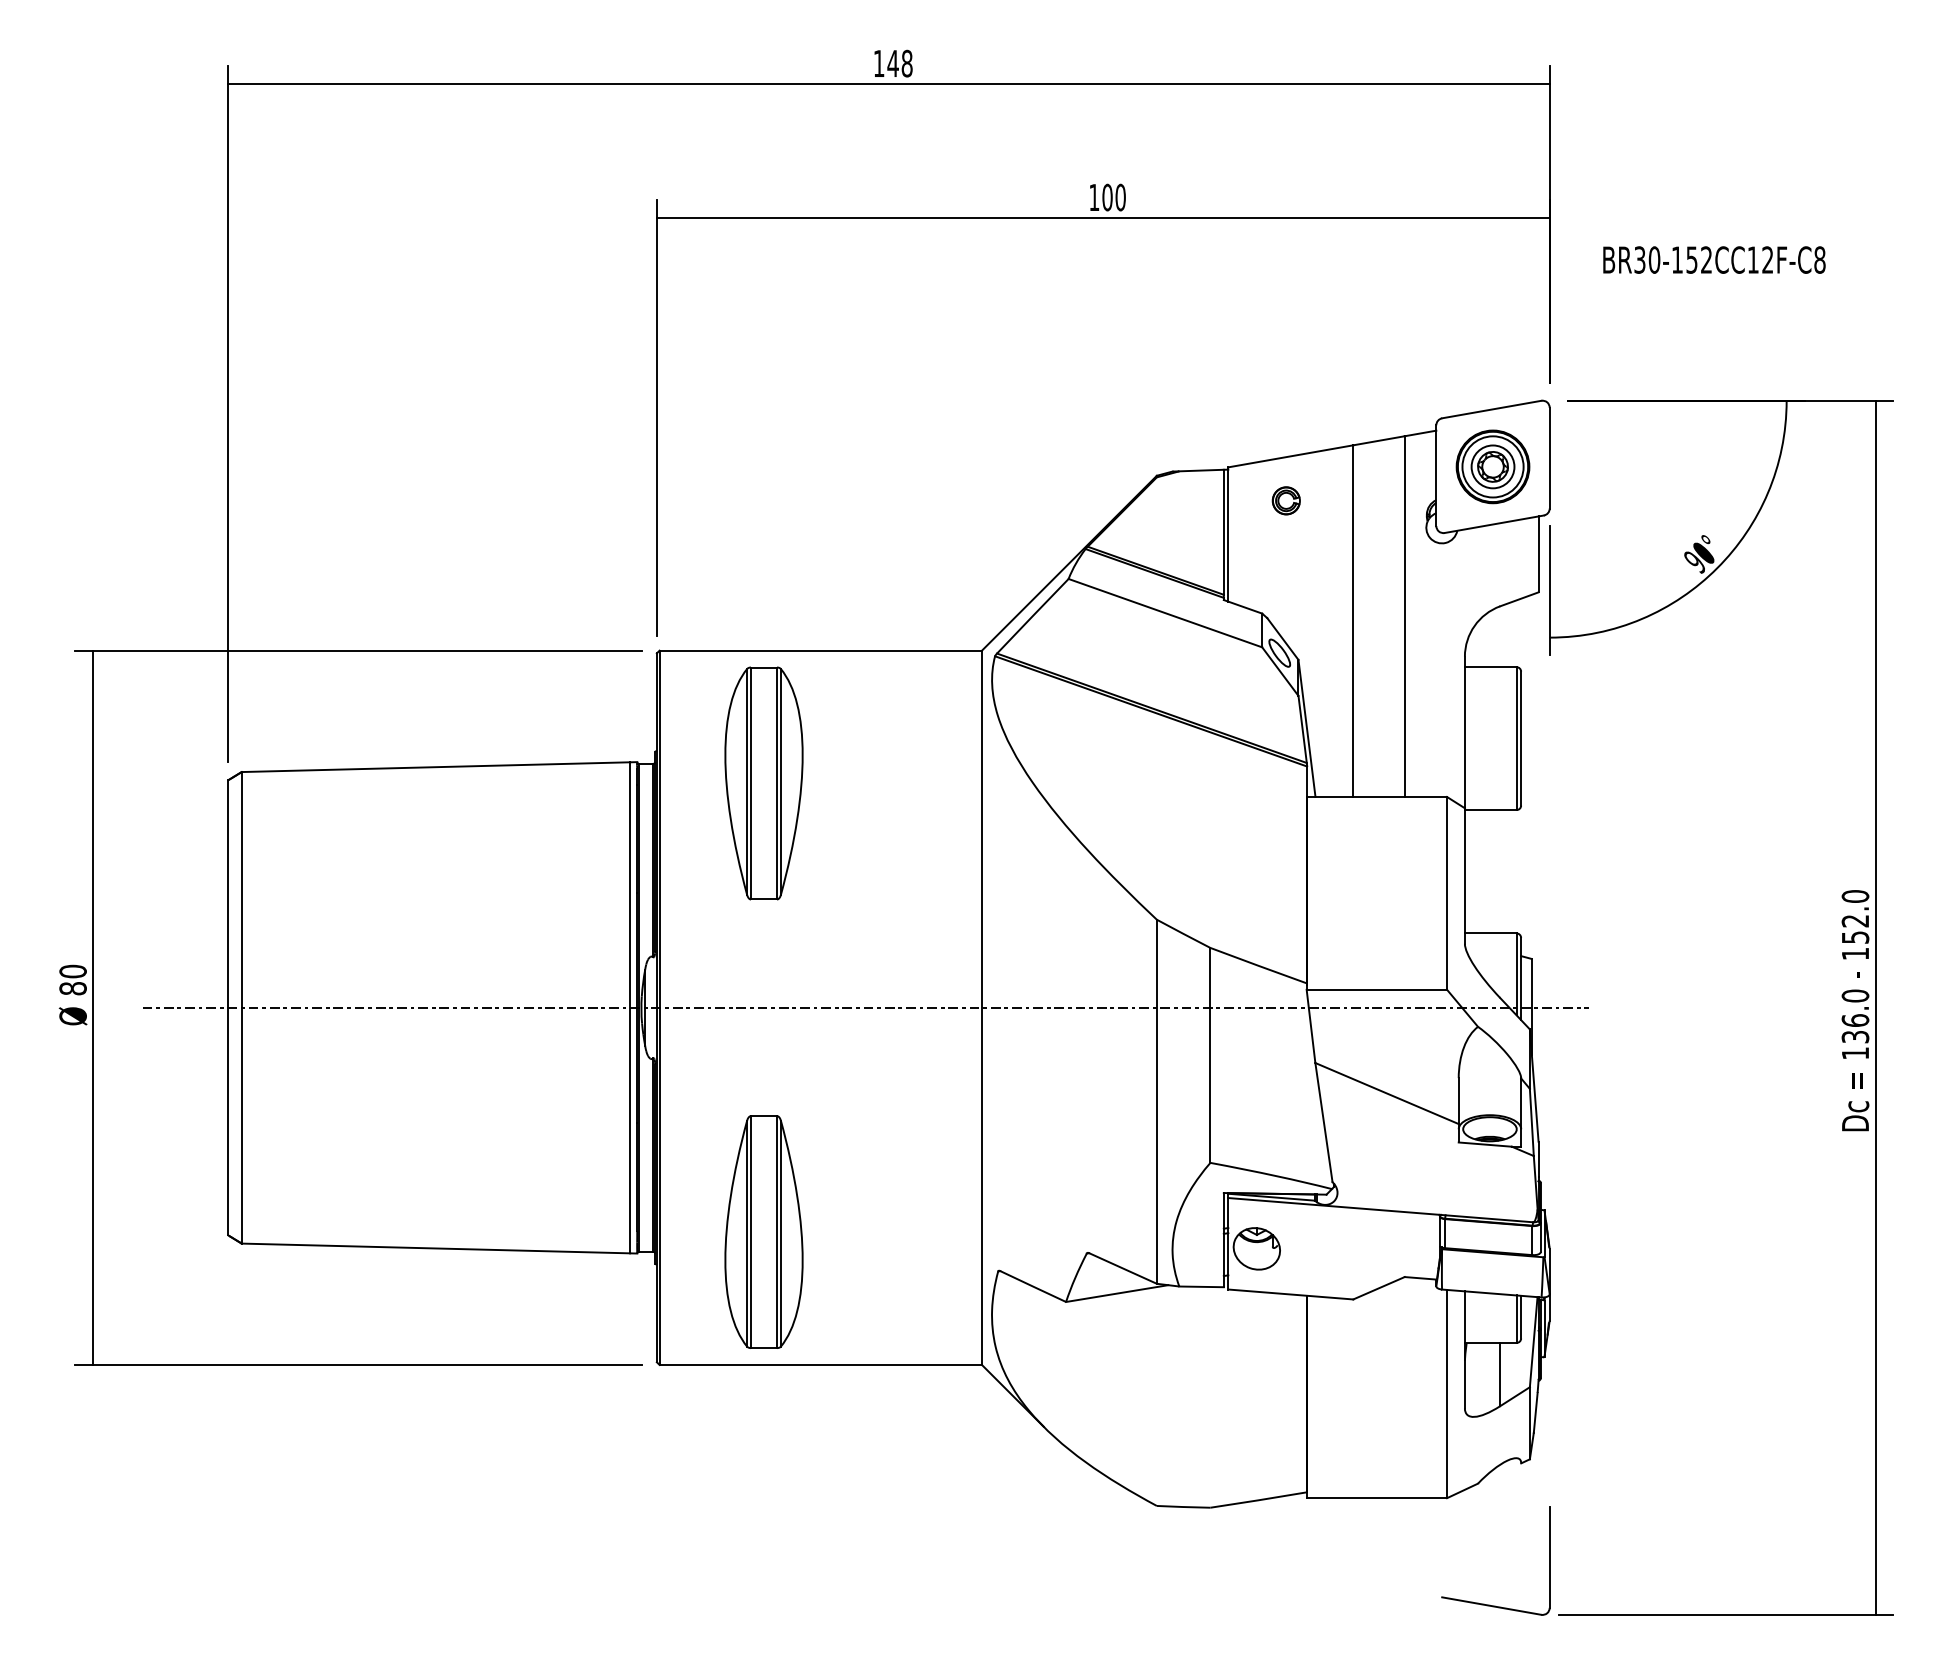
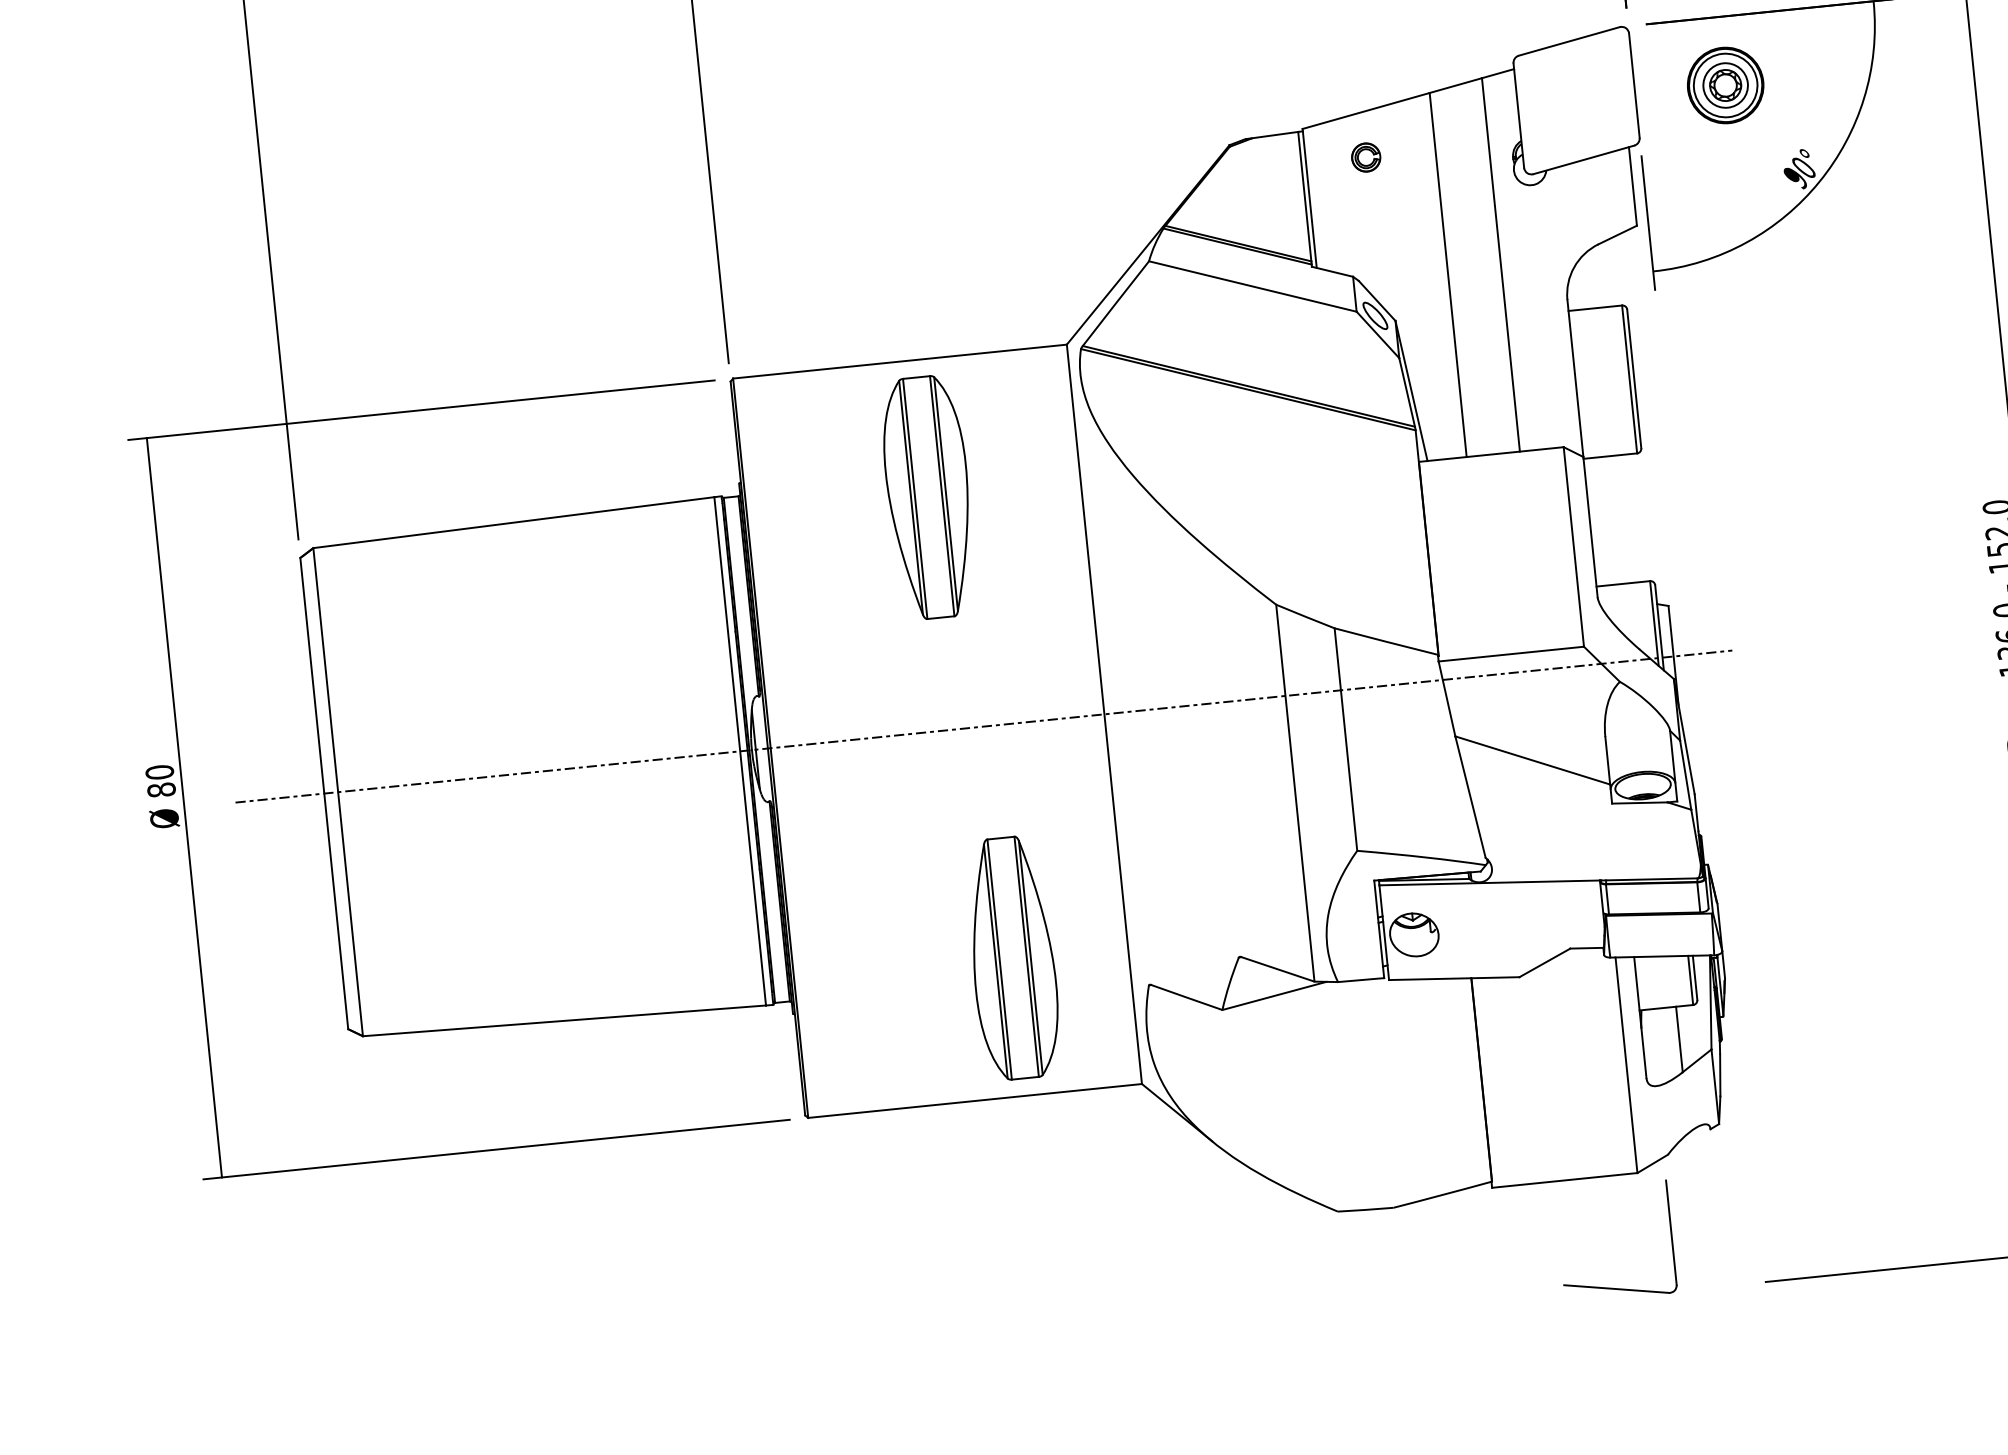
part: (1492, 466) -> (1725, 85), moved
part: (763, 783) -> (928, 497), moved
part: (763, 1231) -> (1012, 957), moved
part: (1484, 1603) -> (1608, 1287), moved

